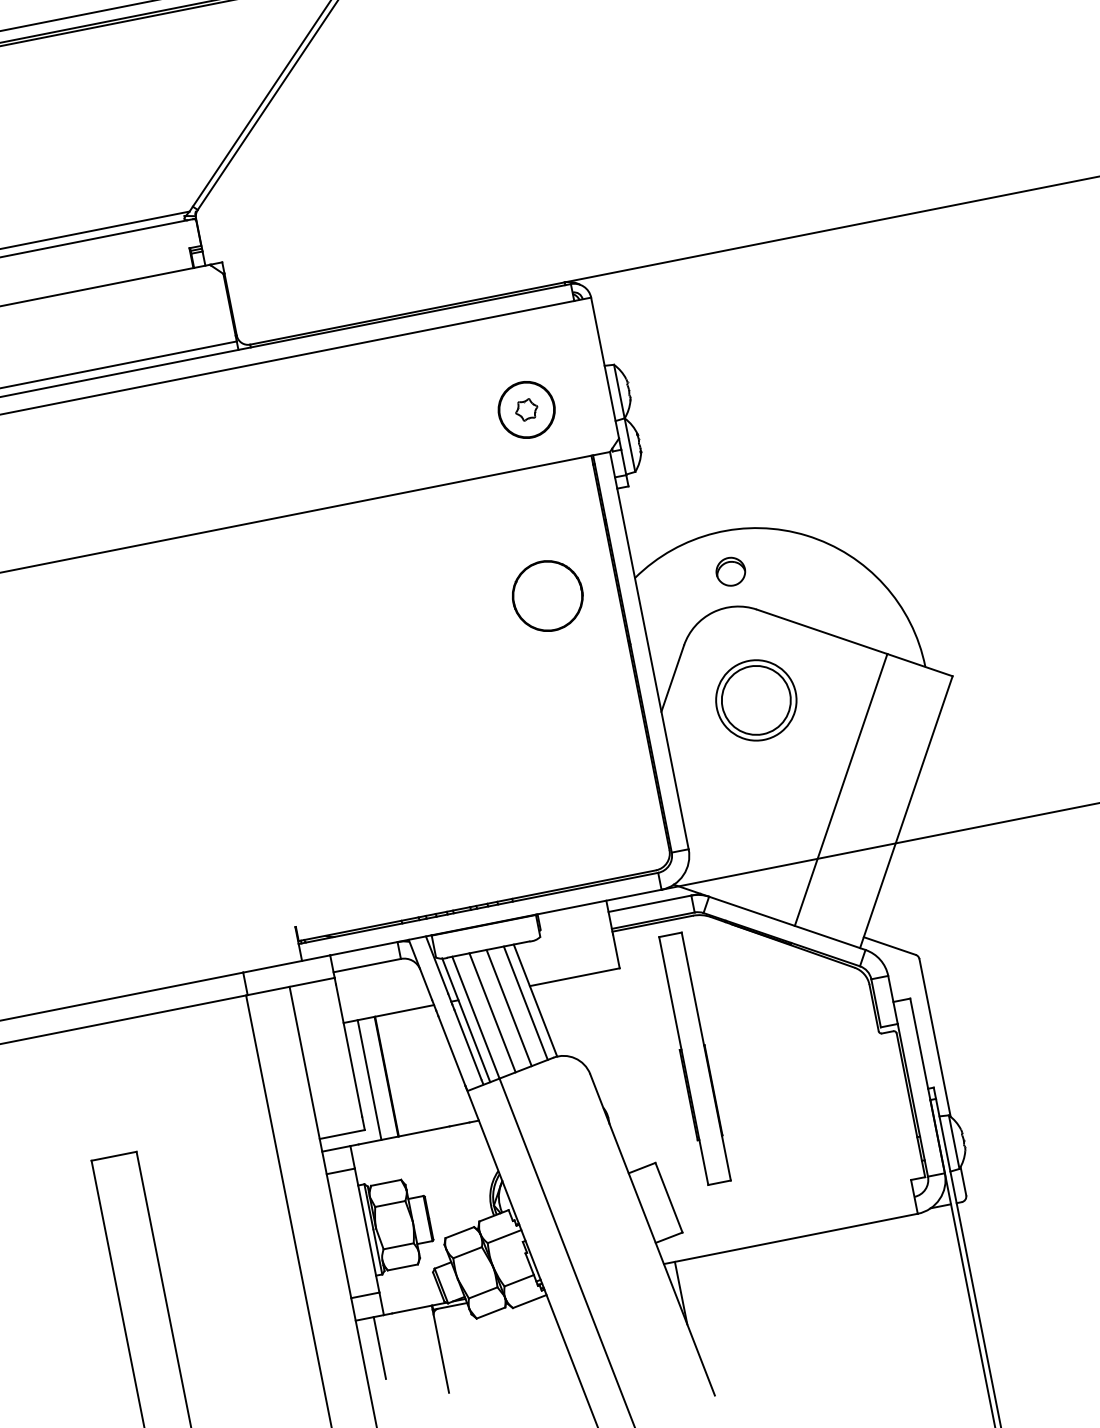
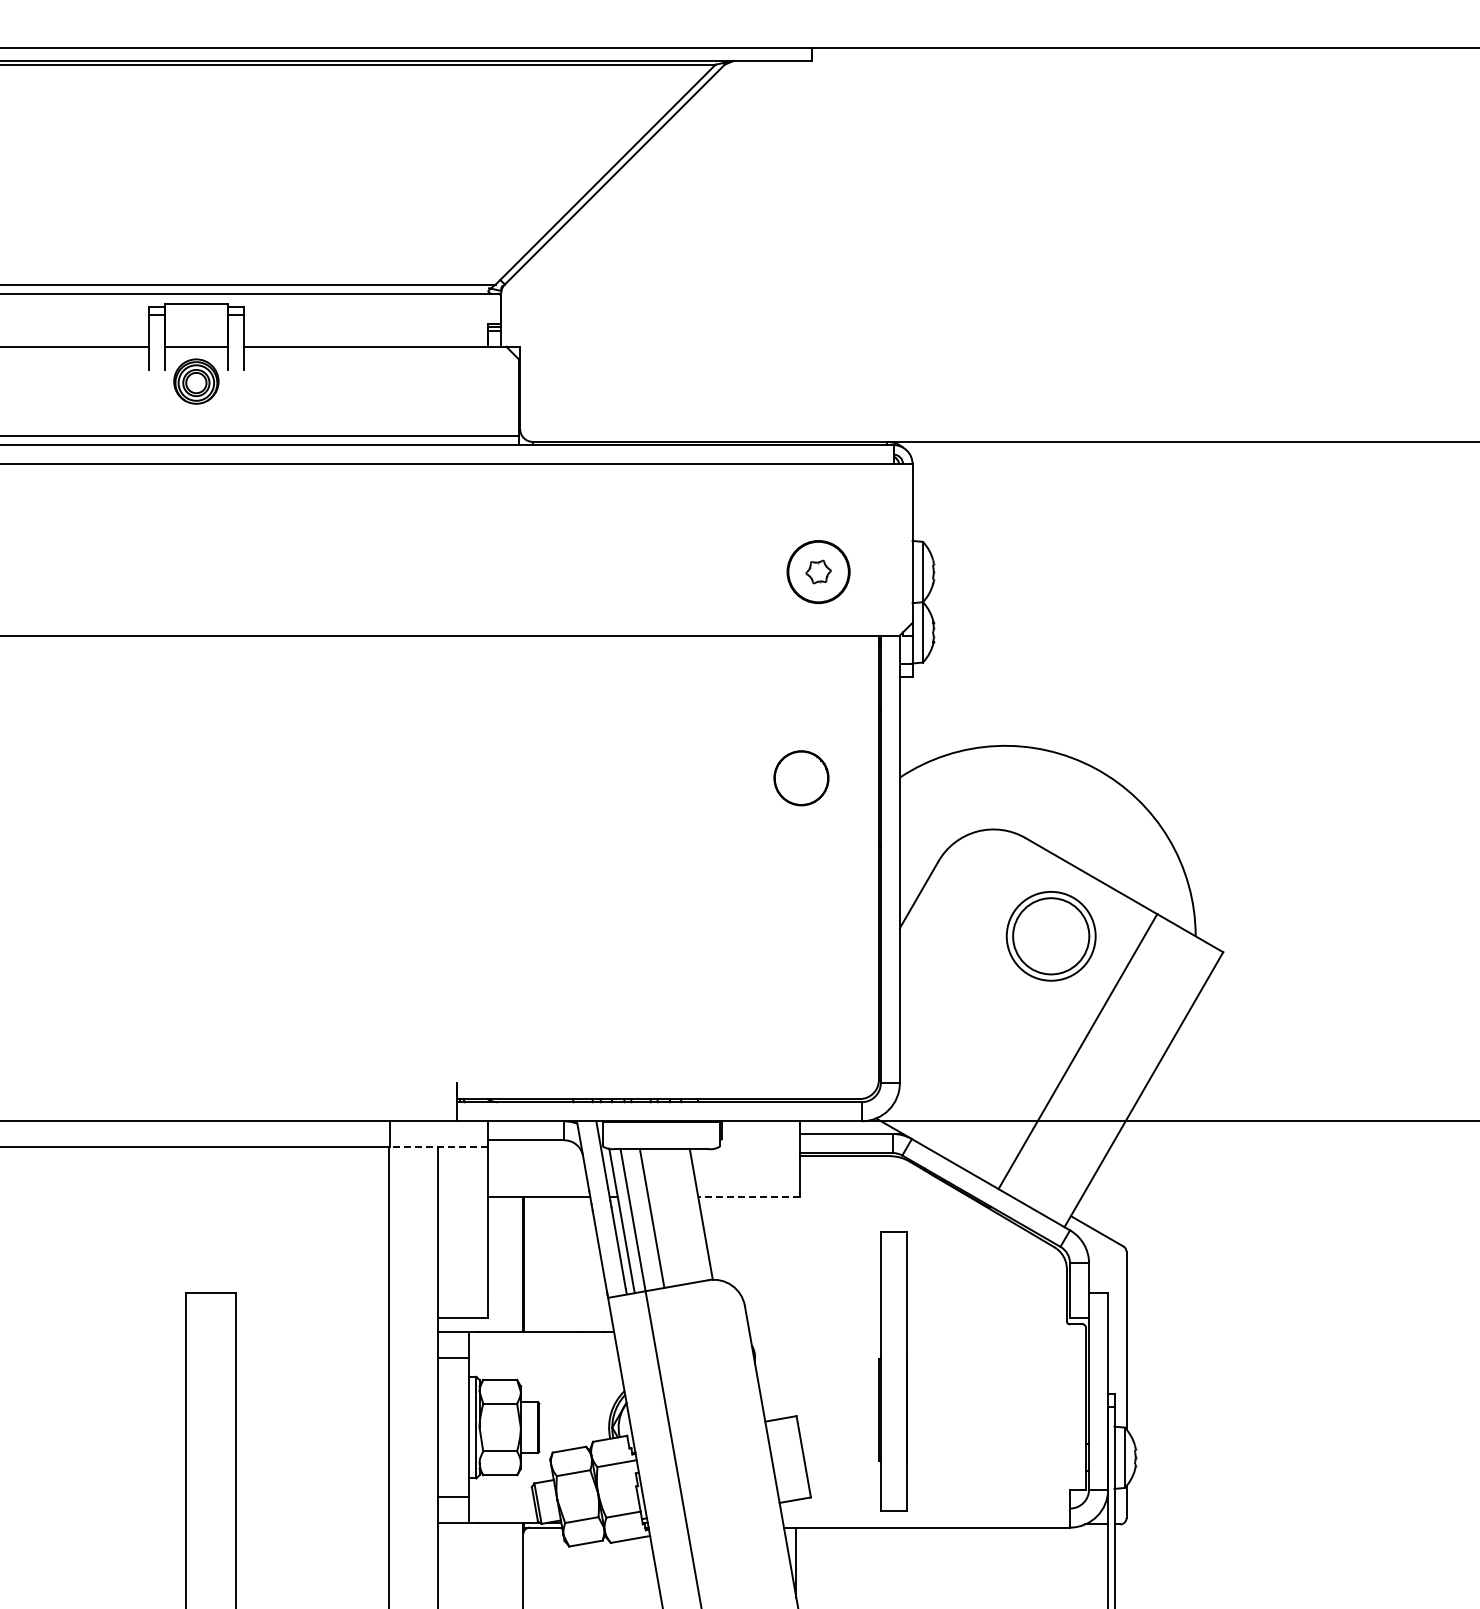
part: (730, 572) -> (1004, 791), removed
part: (547, 595) -> (801, 777), size x0.7
part: (755, 700) -> (1050, 936), moved
line: (574, 977) -> (748, 1197), solid -> dashed
line: (290, 986) -> (438, 1146), solid -> dashed
line: (525, 1002) -> (689, 1214), removed
line: (509, 1007) -> (671, 1216), removed
part: (693, 1058) -> (892, 1371), moved
line: (369, 1079) -> (504, 1264), removed
line: (379, 1347) -> (457, 1557), removed

